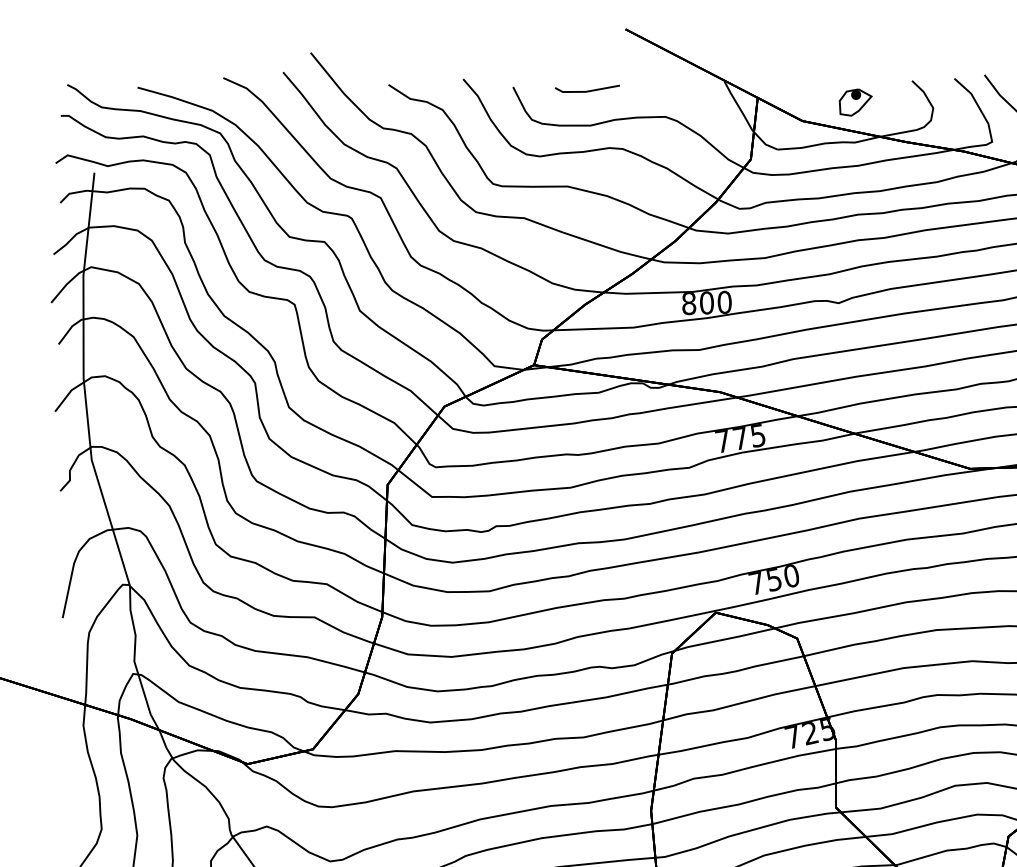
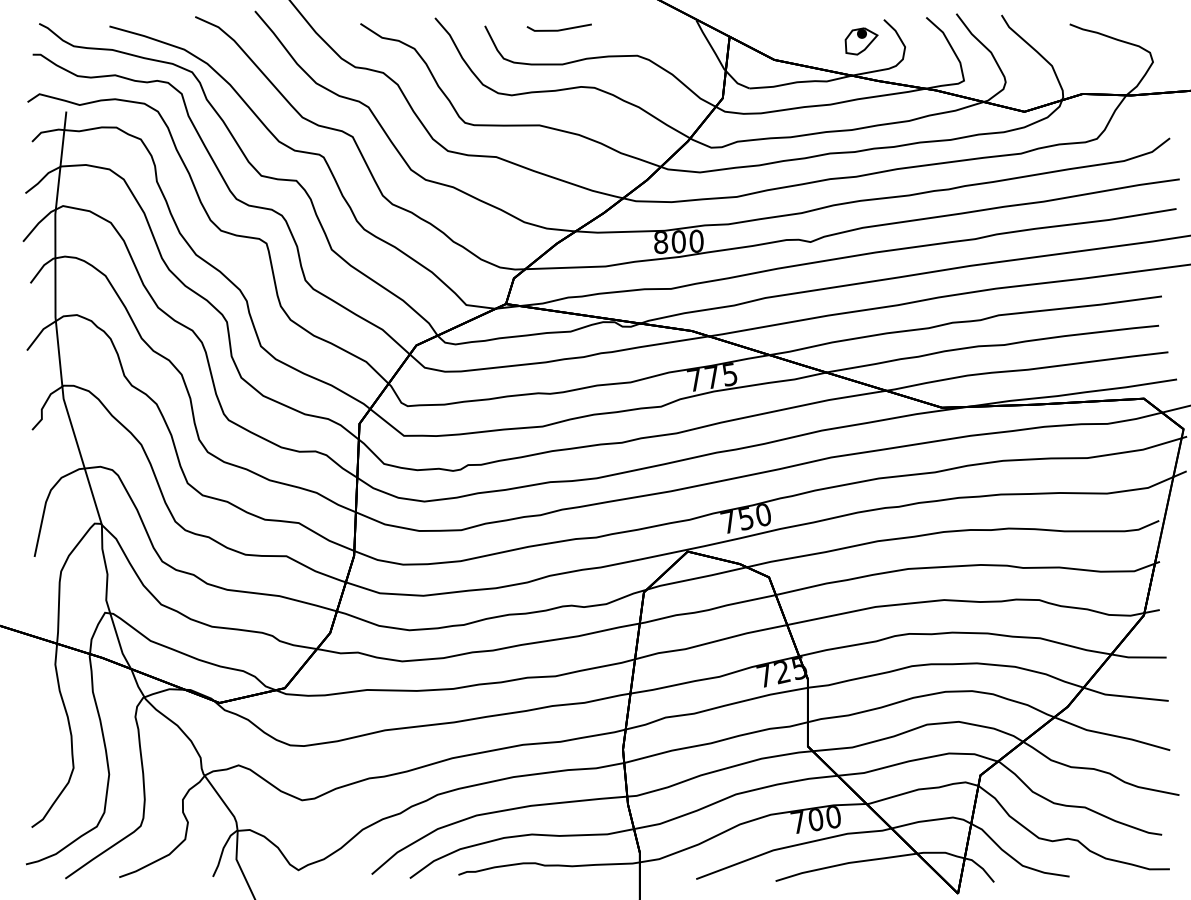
part: (855, 102) -> (861, 41), moved

